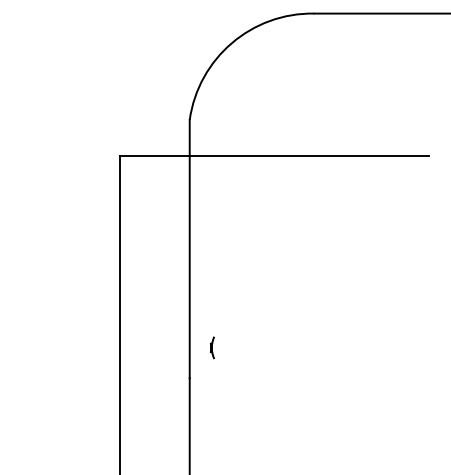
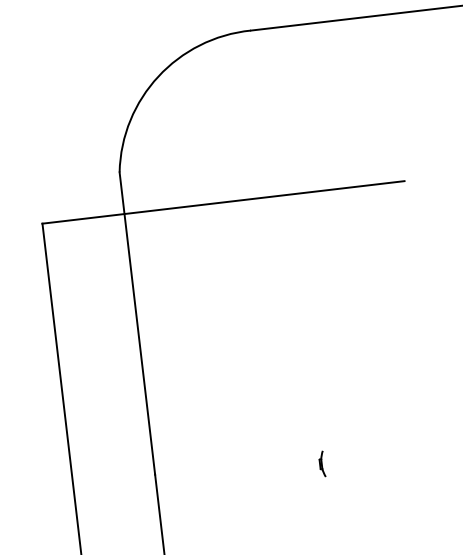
part: (212, 347) -> (322, 463), moved

